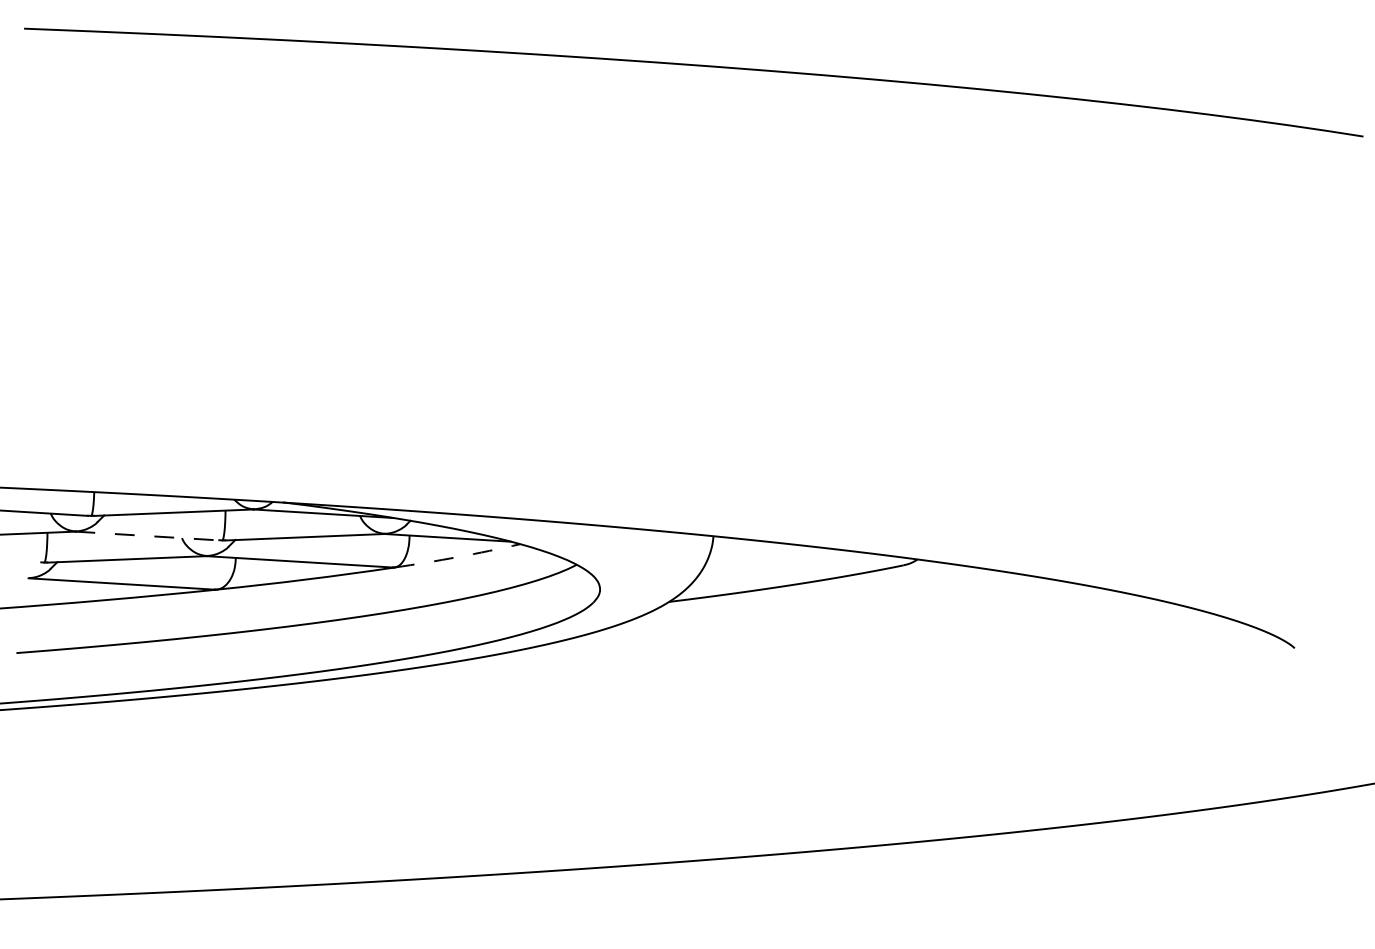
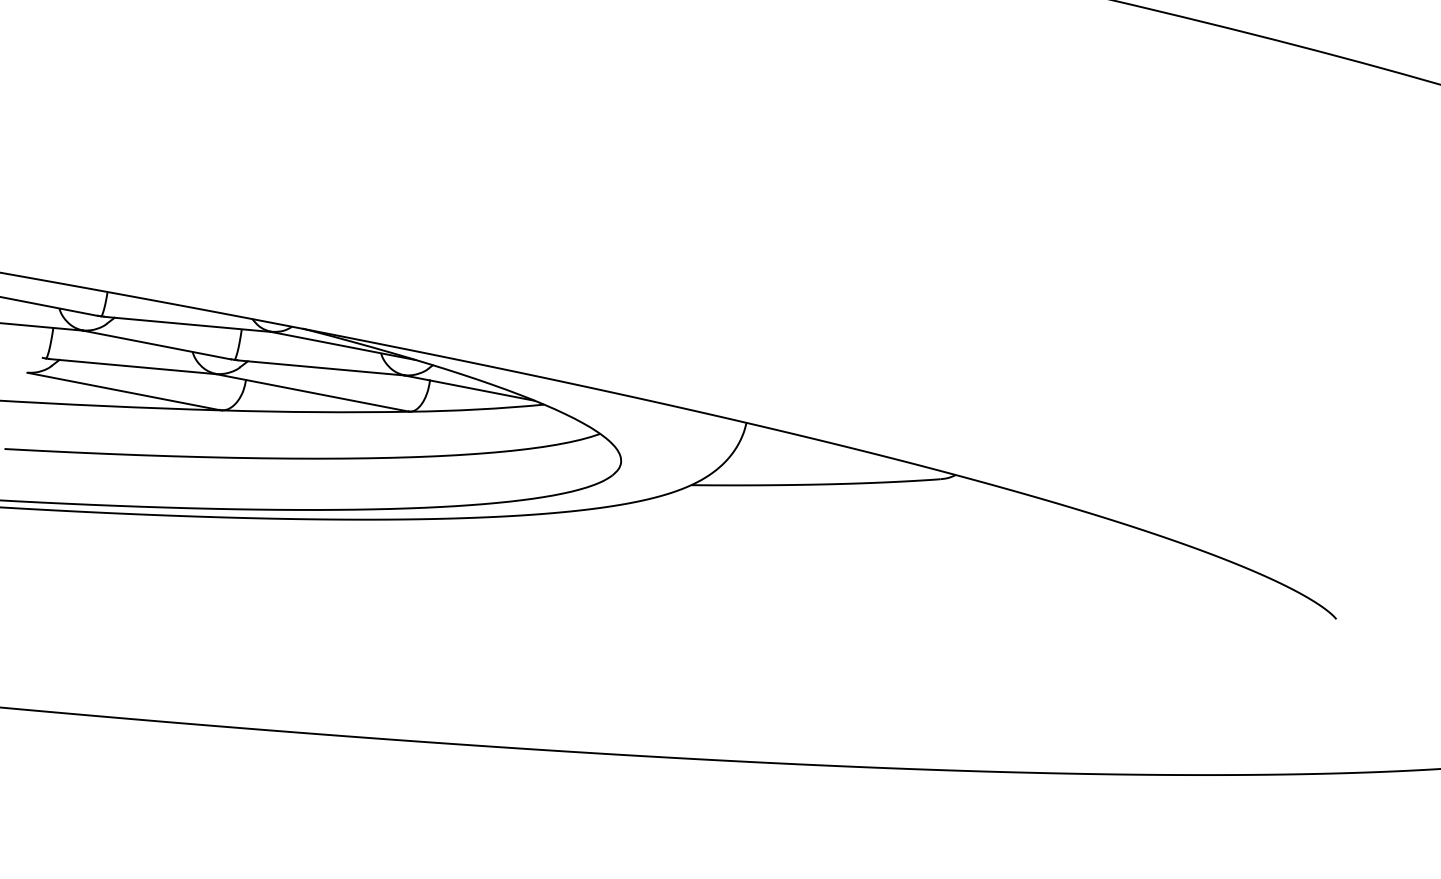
line: (147, 536) -> (156, 345), dashed -> solid
arc: (457, 557) -> (476, 409), dashed -> solid

